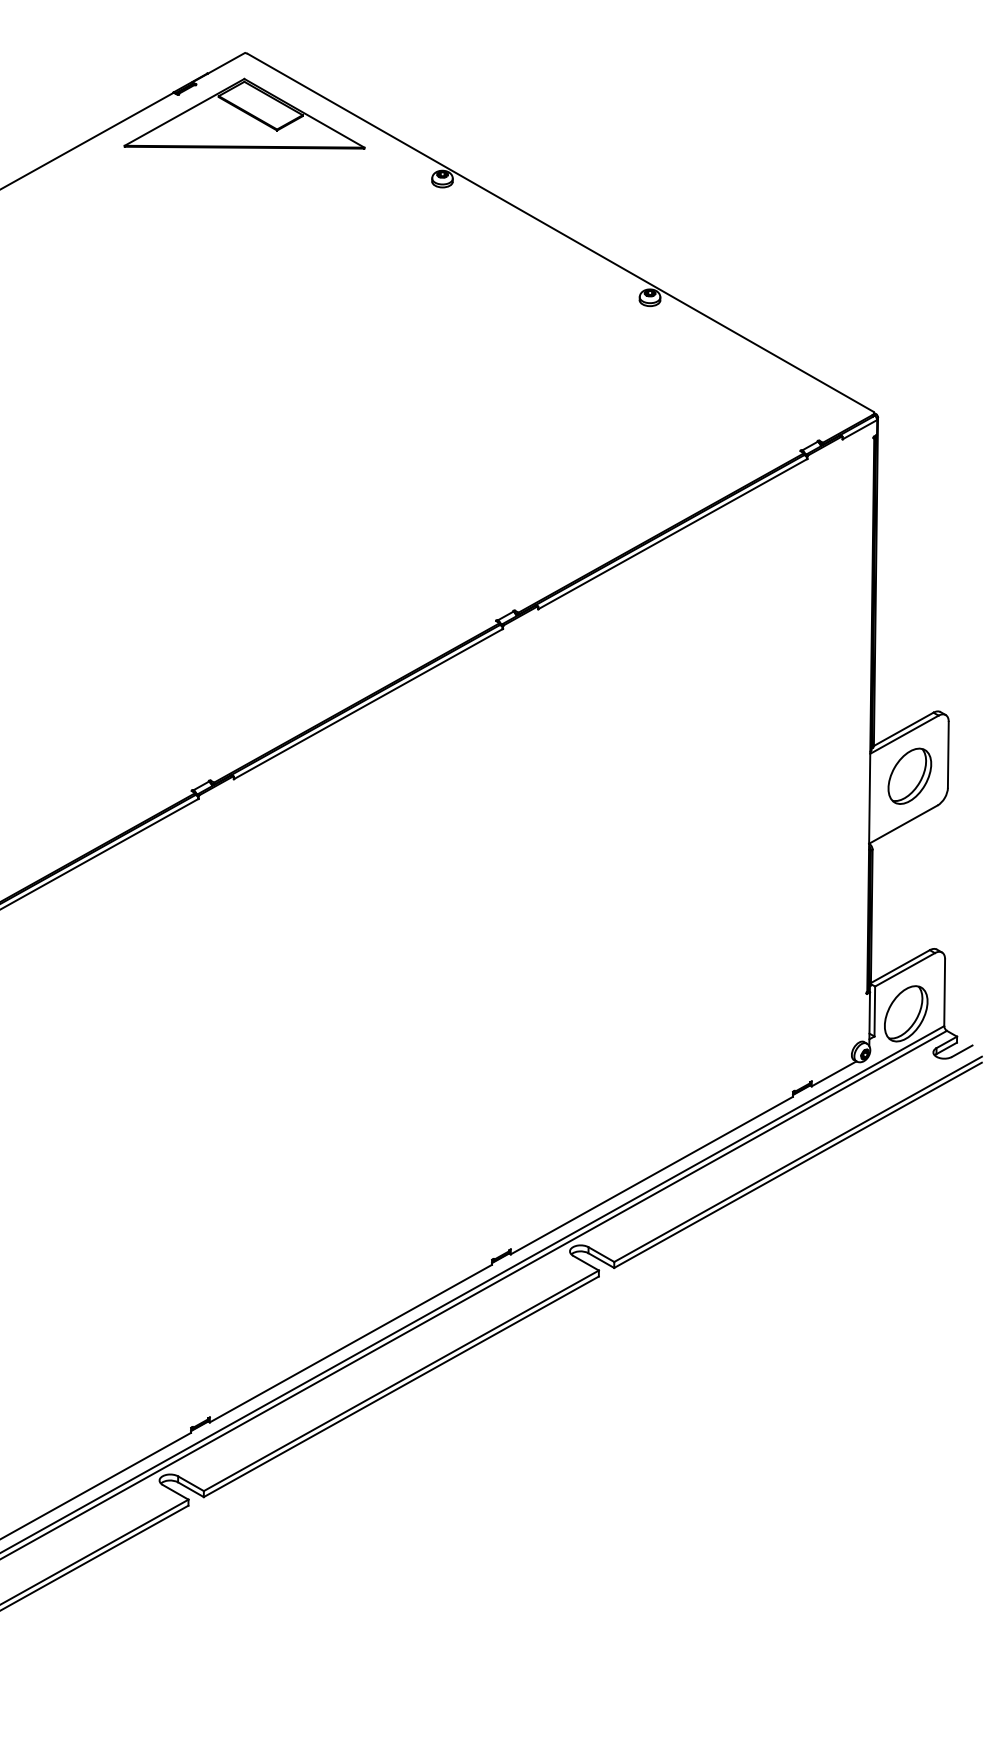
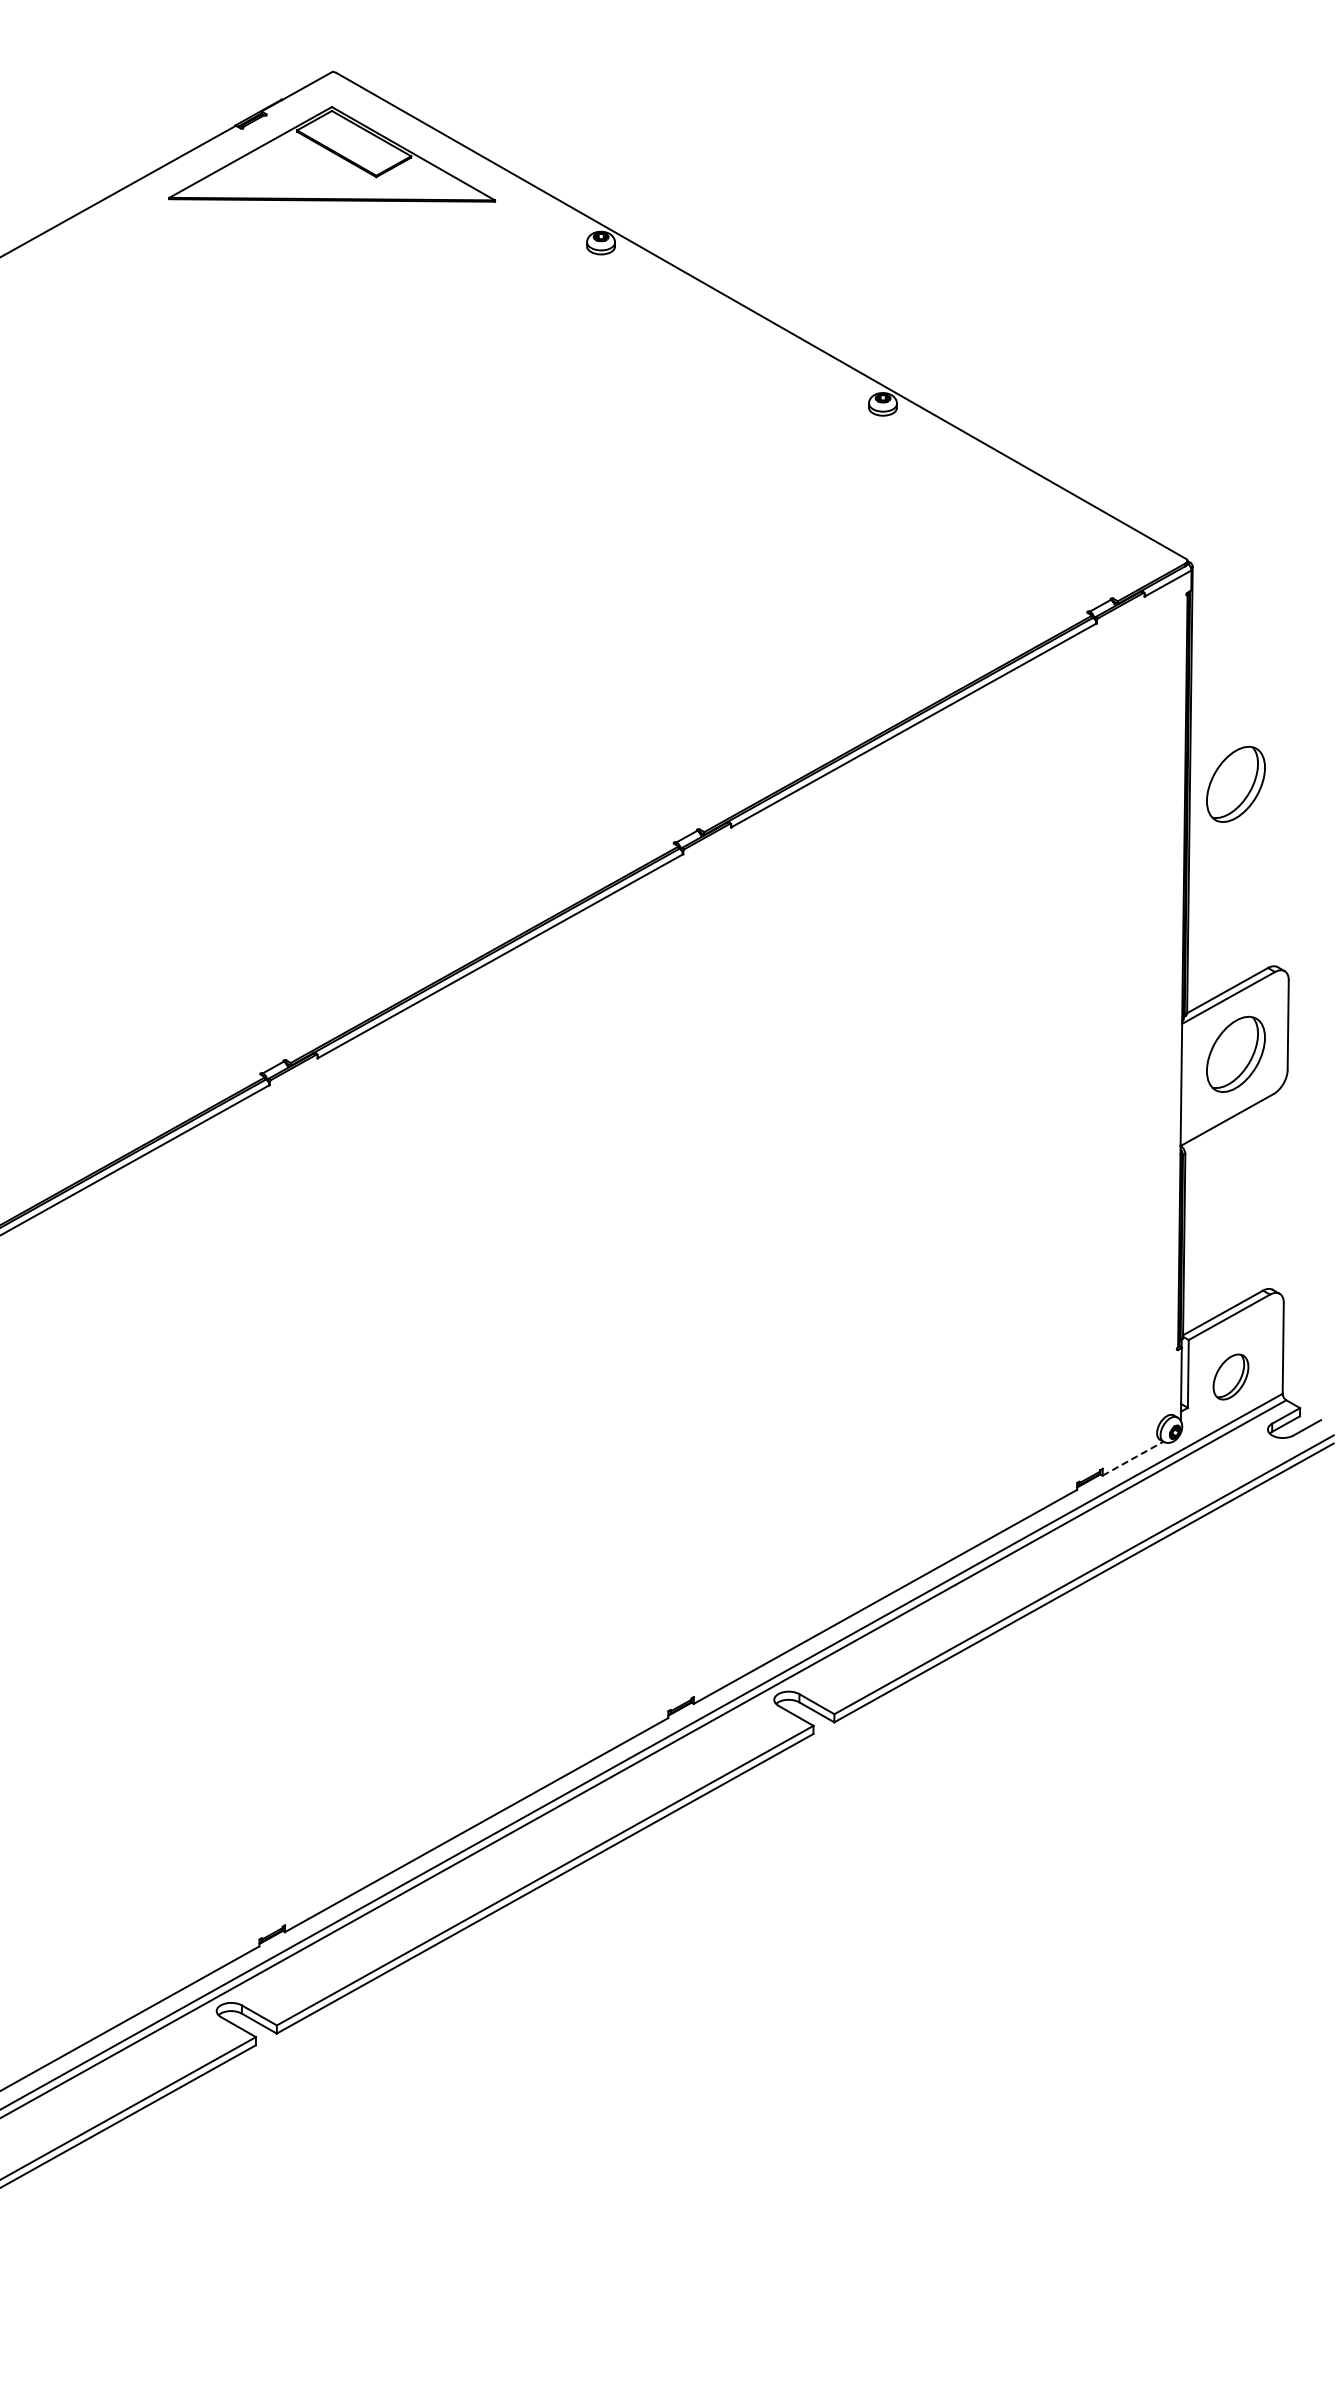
part: (909, 576) -> (1235, 783), added
part: (905, 1013) -> (1230, 1376), size x0.6
line: (834, 1073) -> (1133, 1458), solid -> dashed

